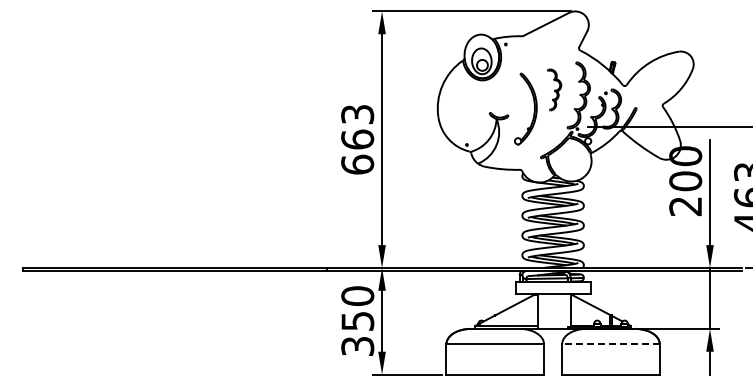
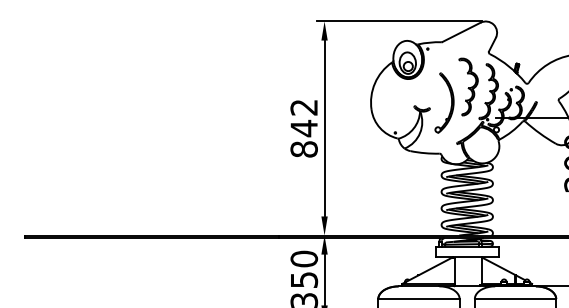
part: (554, 89) -> (468, 86), size x1.67
text: (357, 139) -> (304, 128), 663 -> 842
line: (610, 344) -> (515, 299), dashed -> solid

